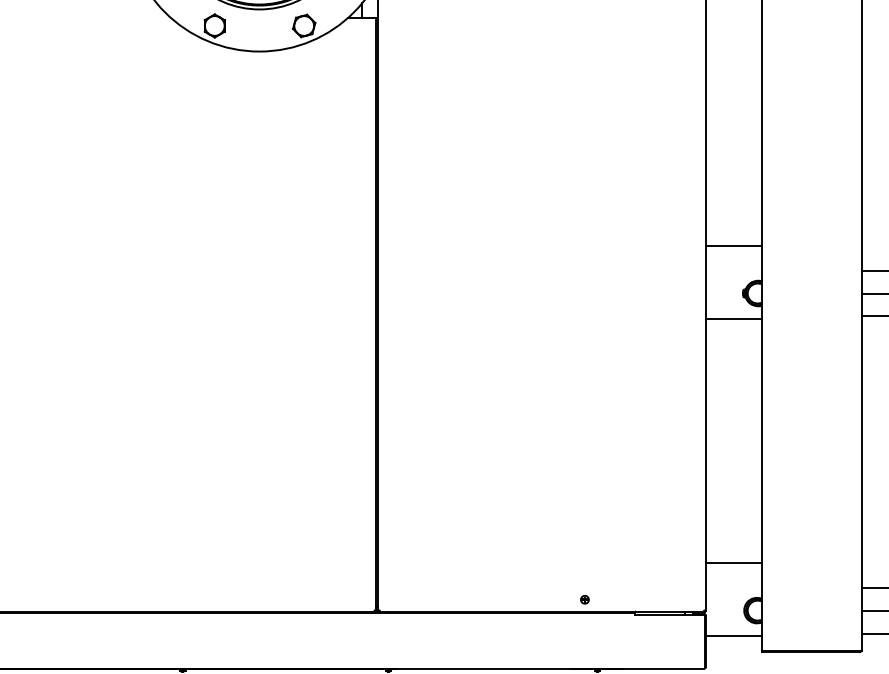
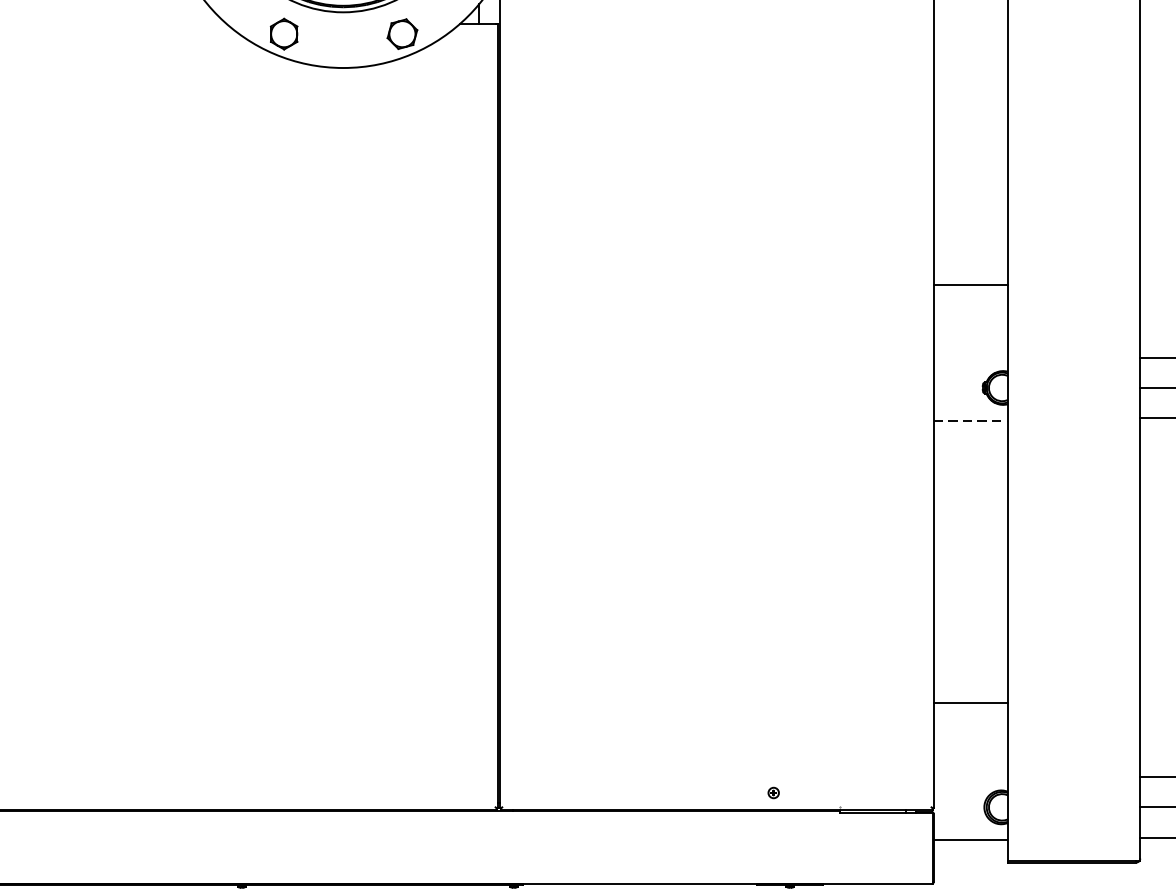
line: (733, 245) -> (970, 284), moved
line: (733, 318) -> (970, 421), solid -> dashed
line: (733, 563) -> (970, 704), moved

